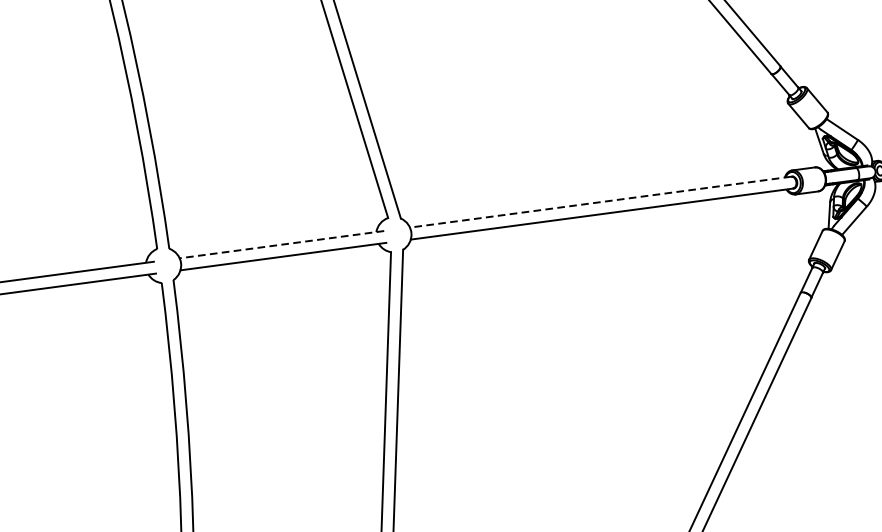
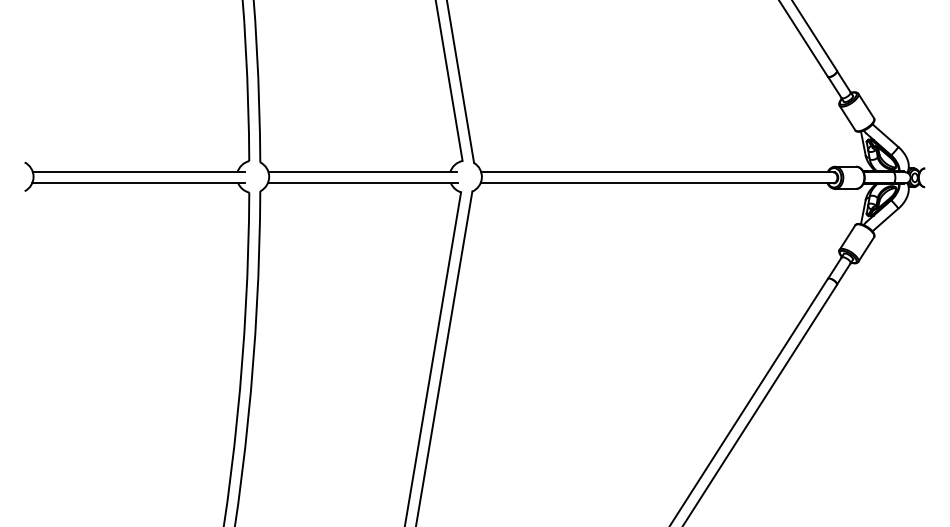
line: (599, 202) -> (656, 172), dashed -> solid
line: (281, 244) -> (362, 172), dashed -> solid

